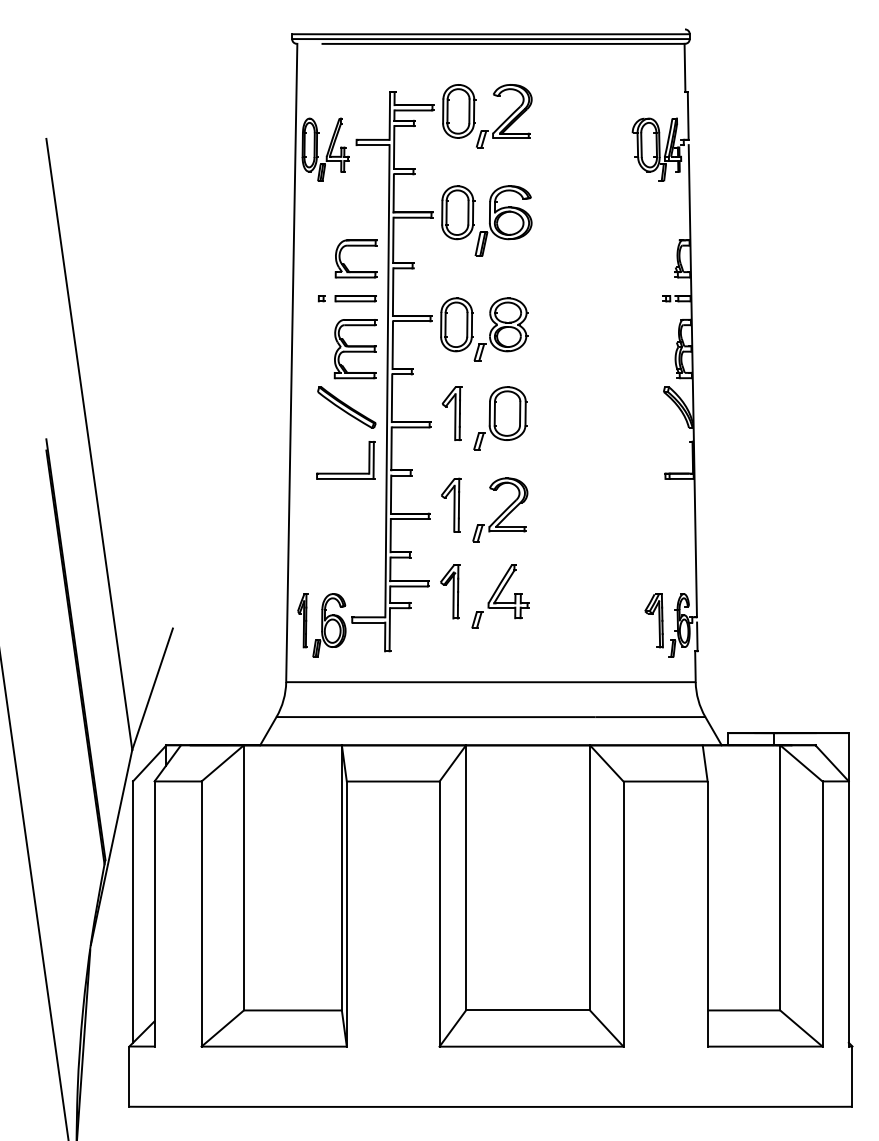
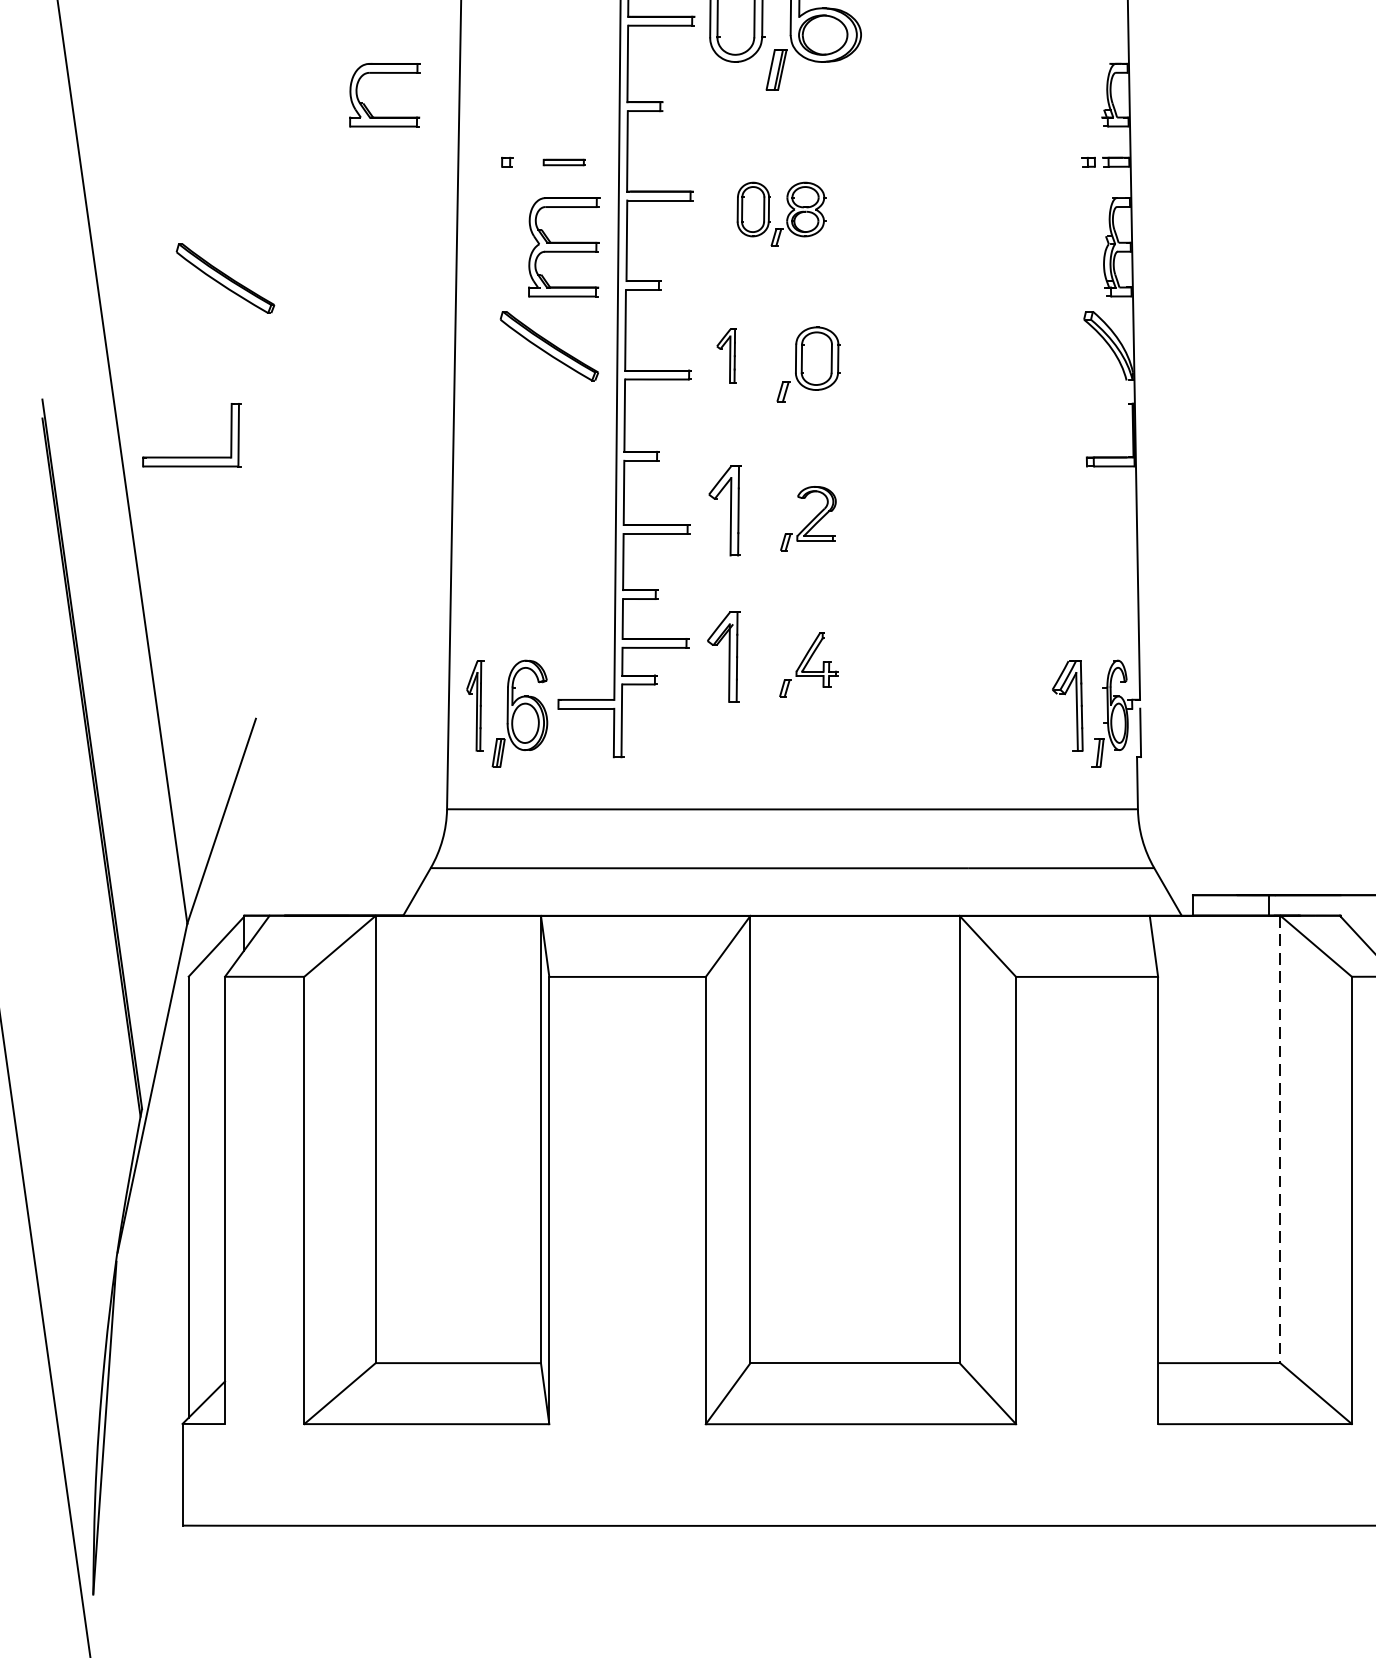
part: (345, 264) -> (366, 104), moved
part: (355, 298) -> (563, 162), size x0.6
part: (484, 329) -> (781, 214), size x0.6
part: (154, 367) -> (224, 278), added
part: (451, 413) -> (725, 356), size x0.6
part: (500, 418) -> (808, 364), size x0.7
part: (345, 472) -> (191, 455), moved
part: (500, 509) -> (808, 517), size x0.6
part: (500, 596) -> (808, 664), size x0.6
line: (780, 877) -> (1280, 1138), solid -> dashed

